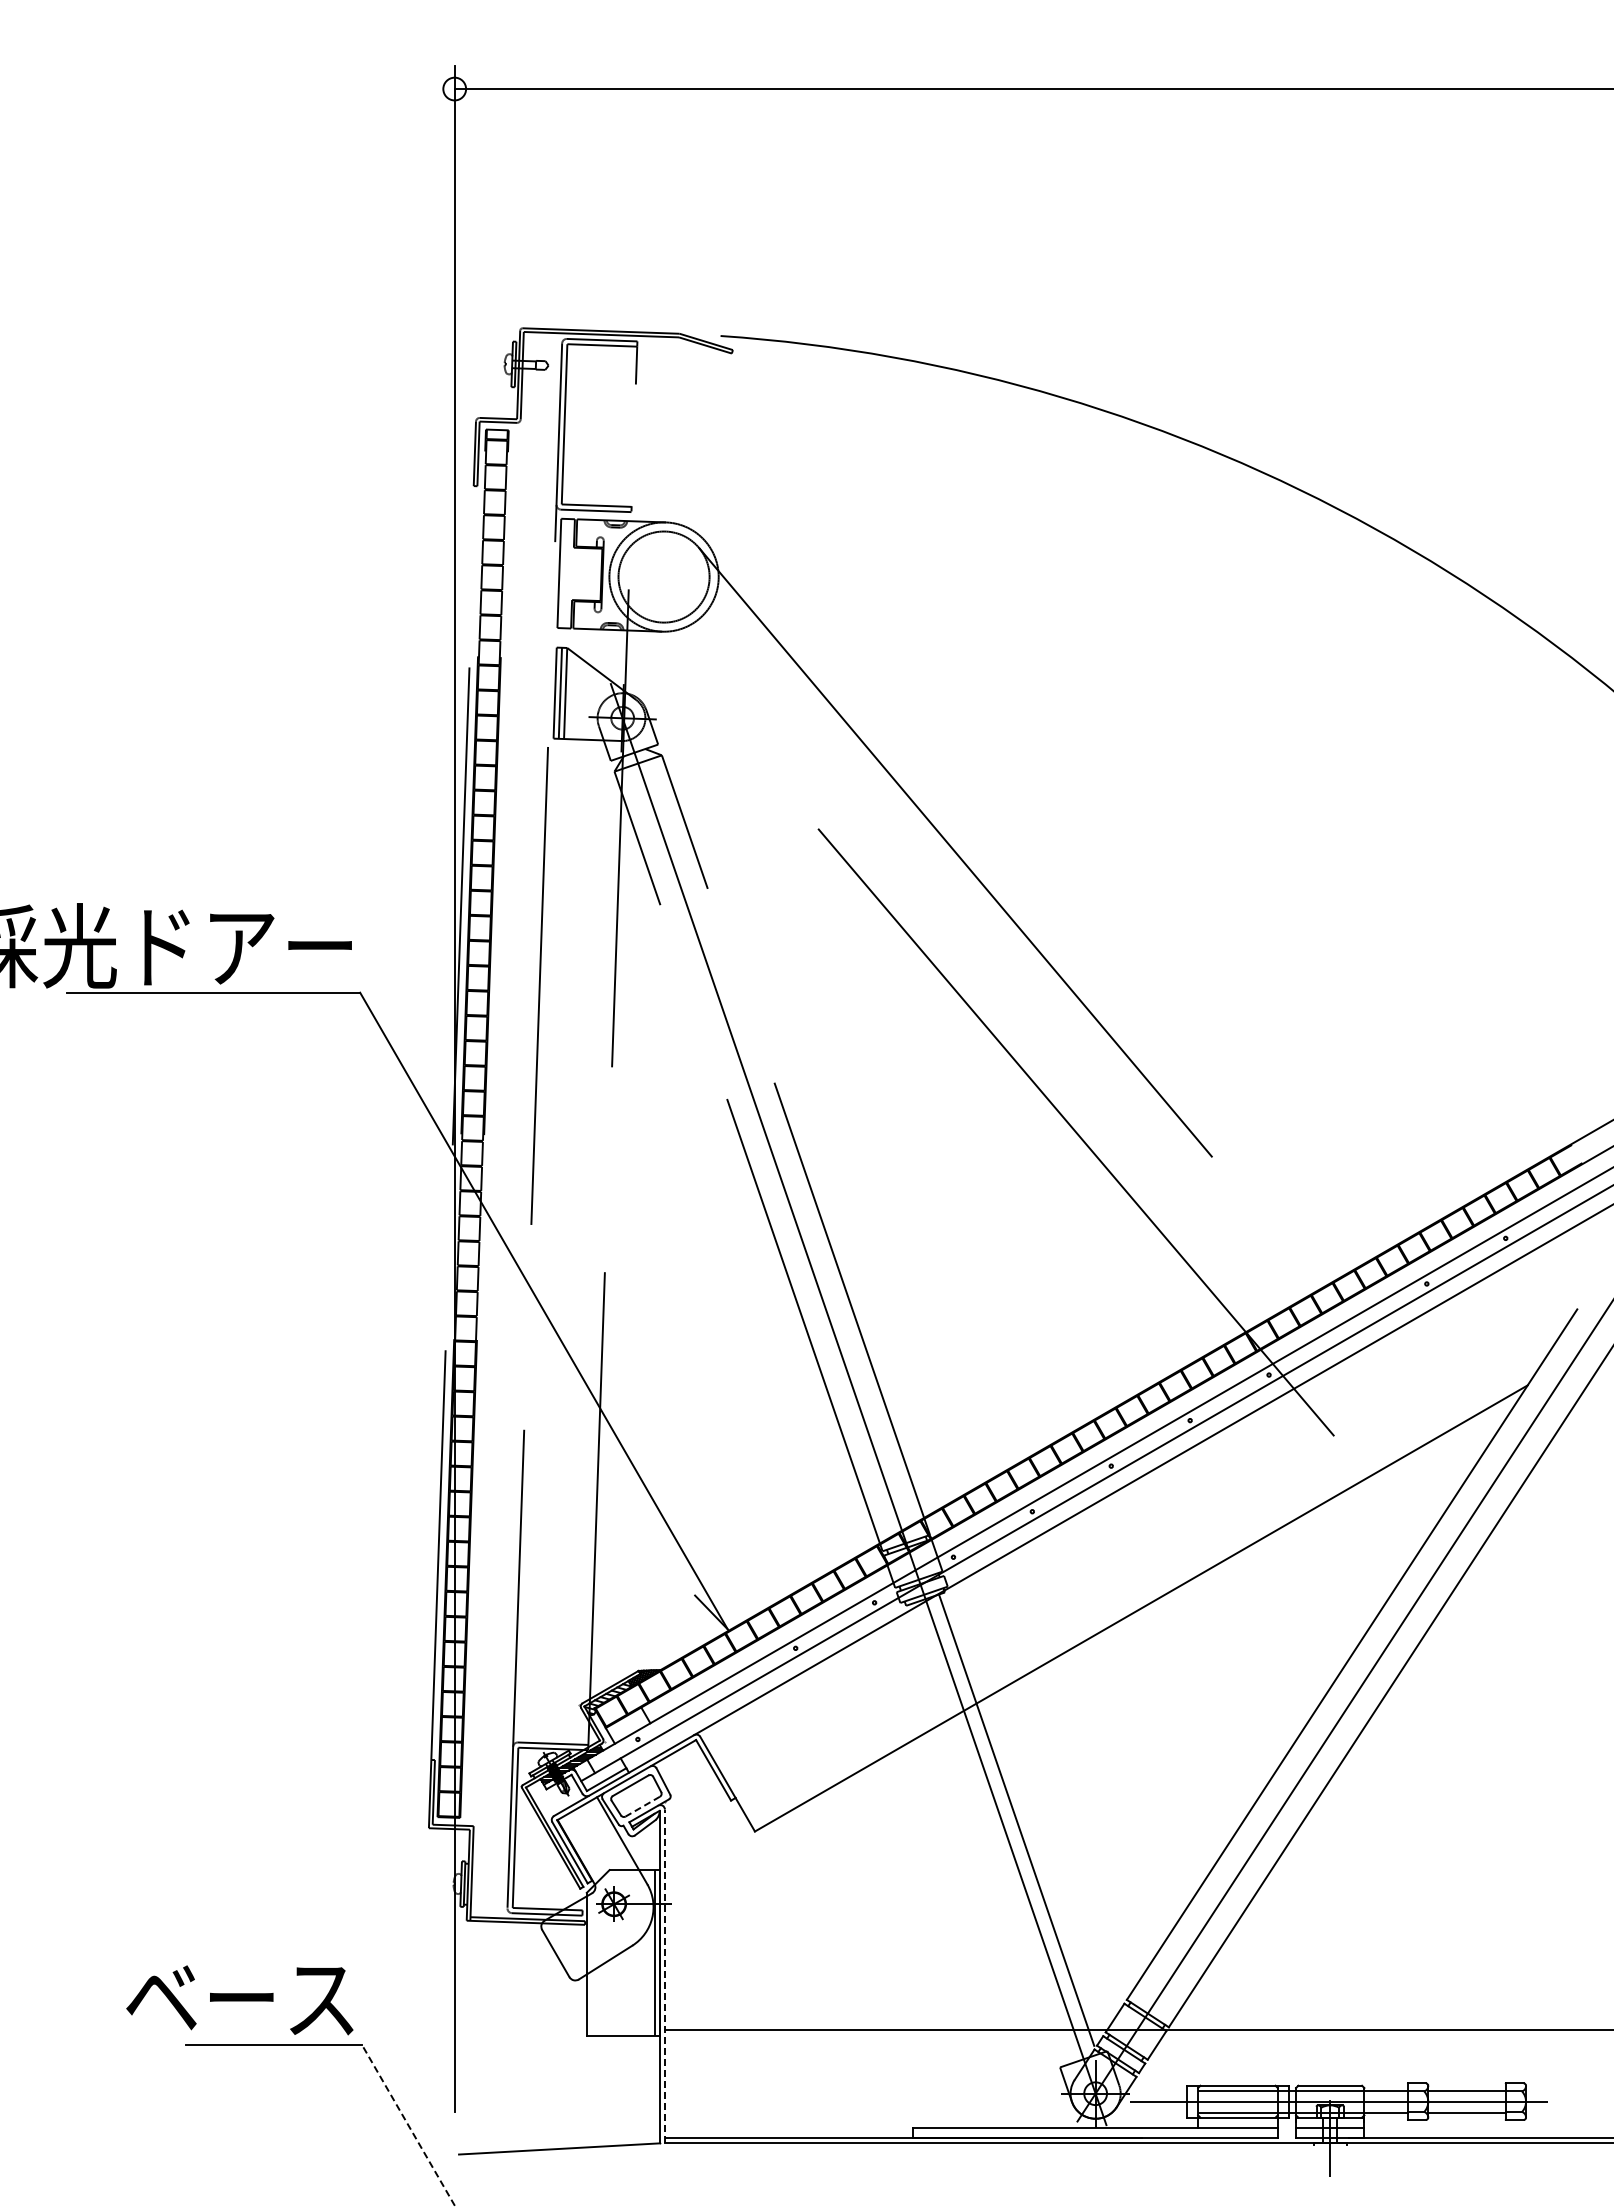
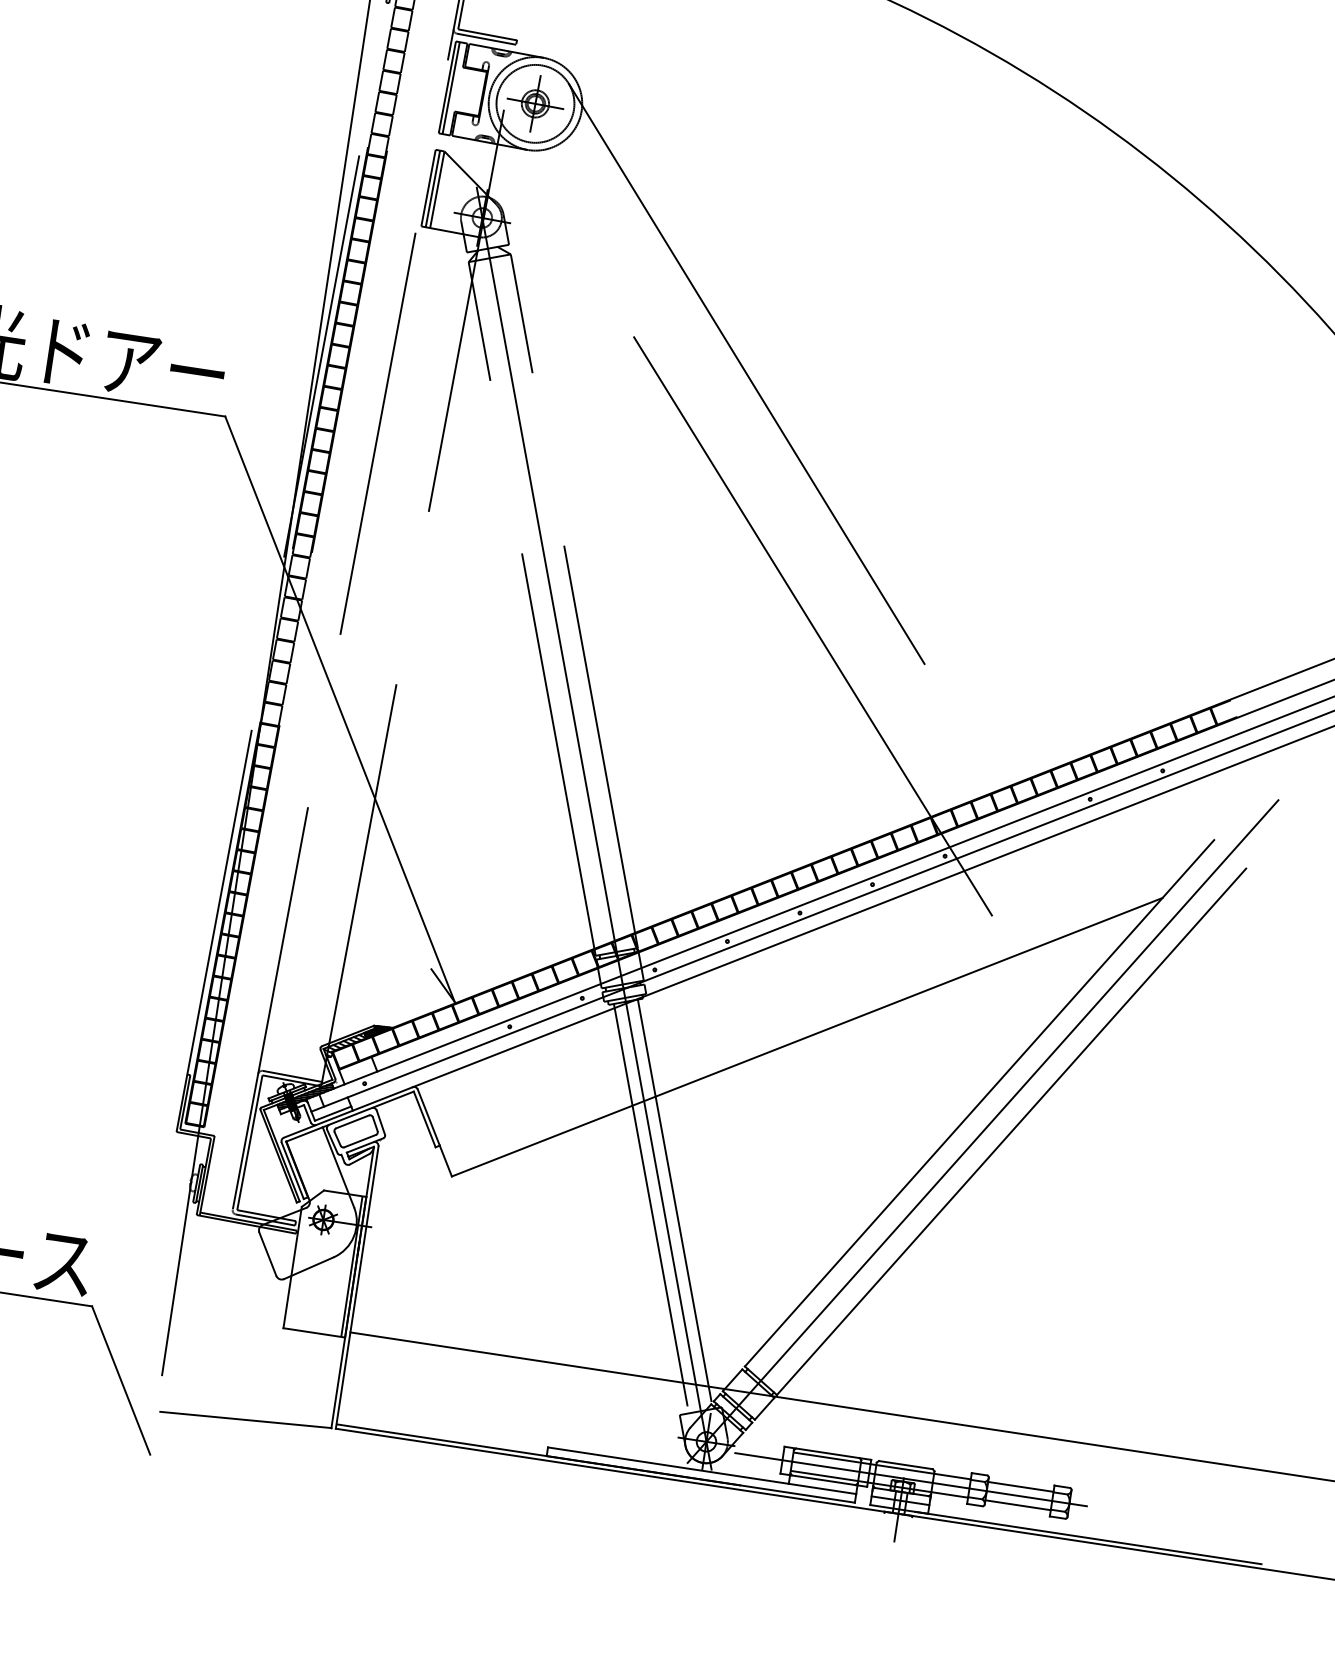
line: (563, 573) -> (450, 88), added
part: (664, 577) -> (535, 104), added
line: (642, 1806) -> (359, 1140), dashed -> solid
line: (991, 1833) -> (651, 1208), added
line: (664, 1976) -> (356, 1287), dashed -> solid
line: (408, 2124) -> (121, 1379), dashed -> solid

